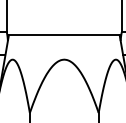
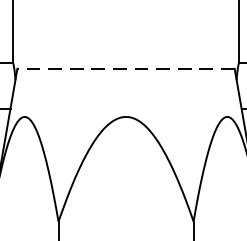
line: (63, 35) -> (124, 69), solid -> dashed

